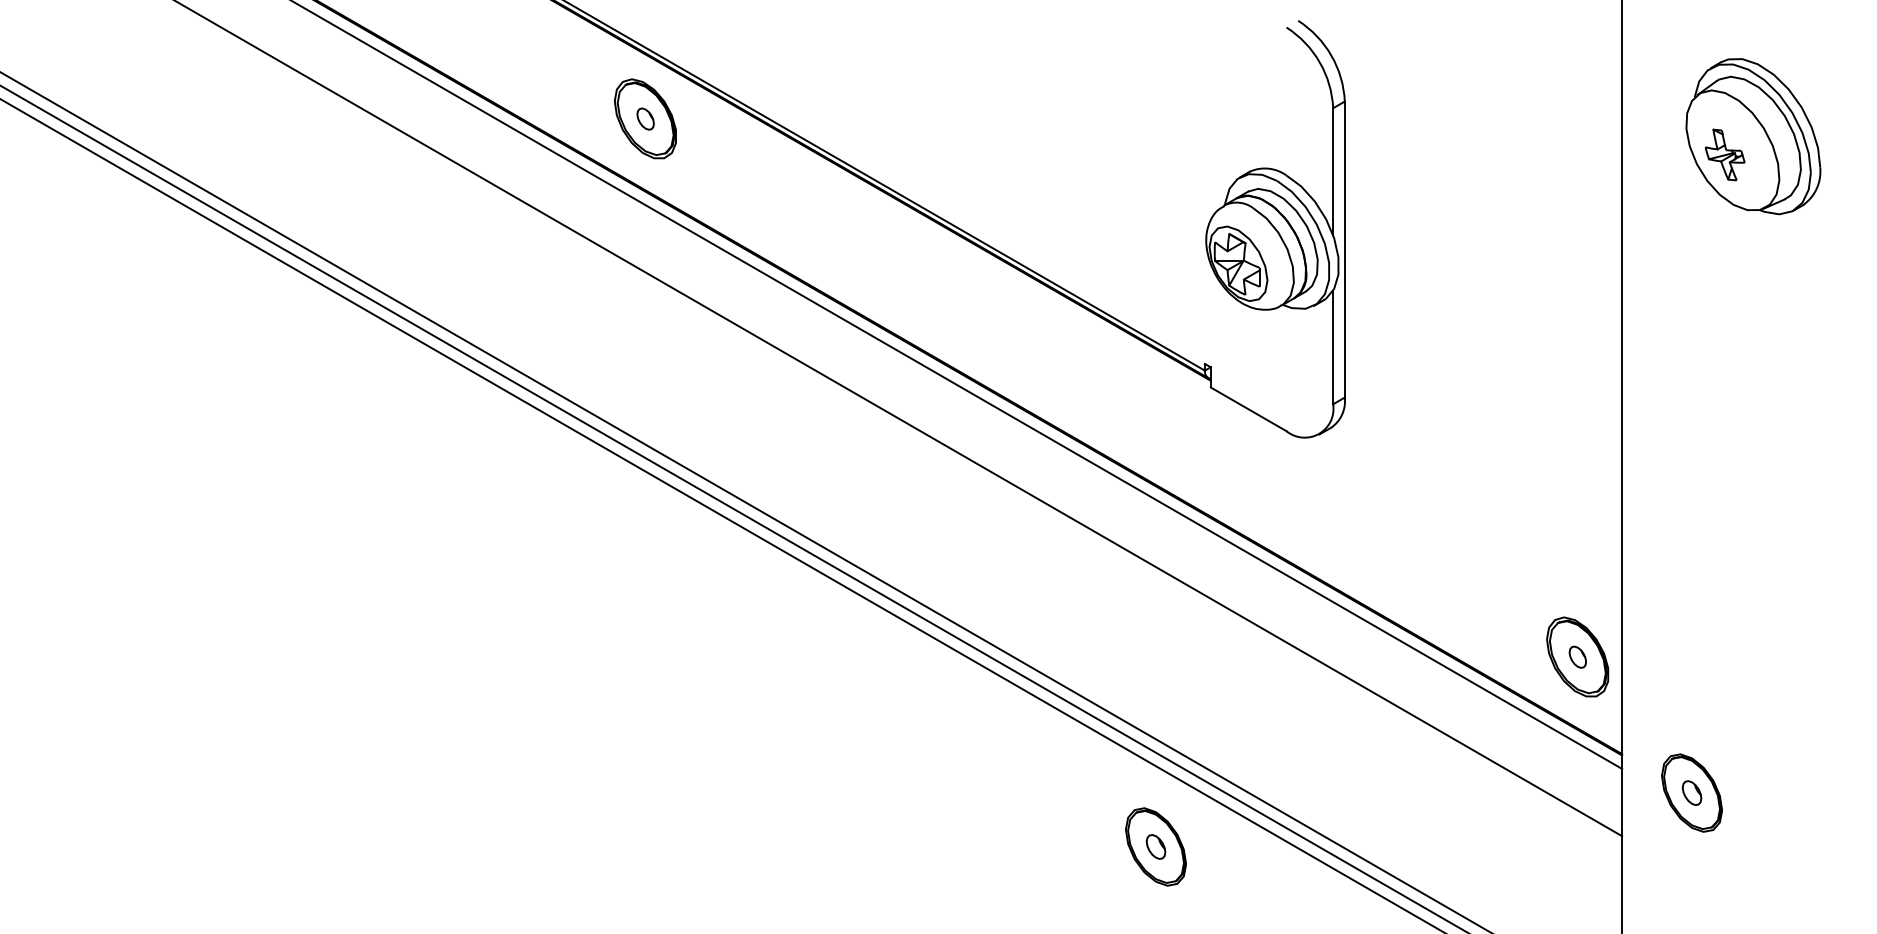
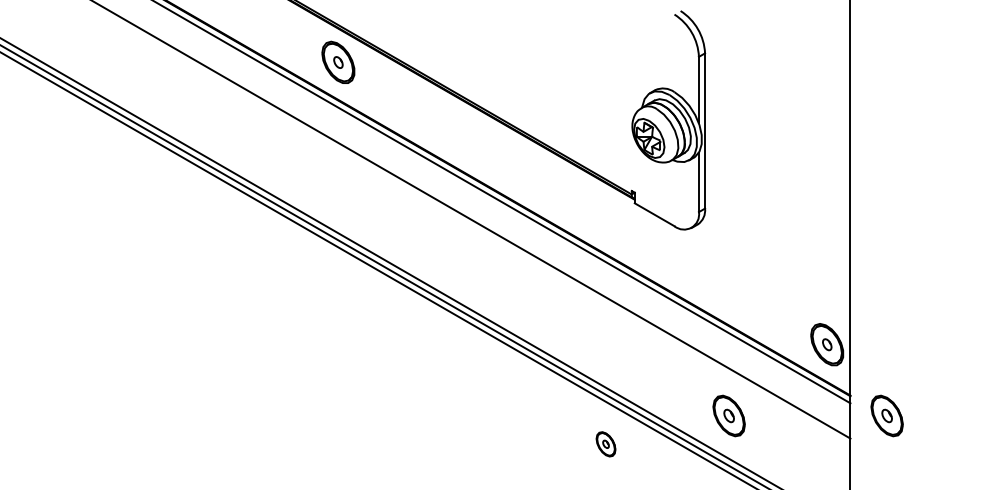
part: (1753, 136) -> (919, 71), removed
part: (1389, 792) -> (728, 415), added
part: (1154, 847) -> (605, 444), size x0.6

